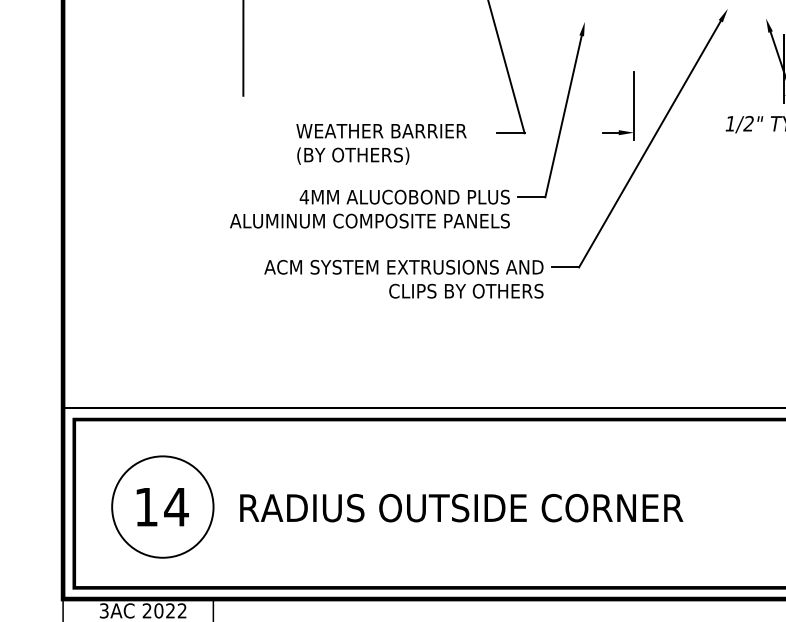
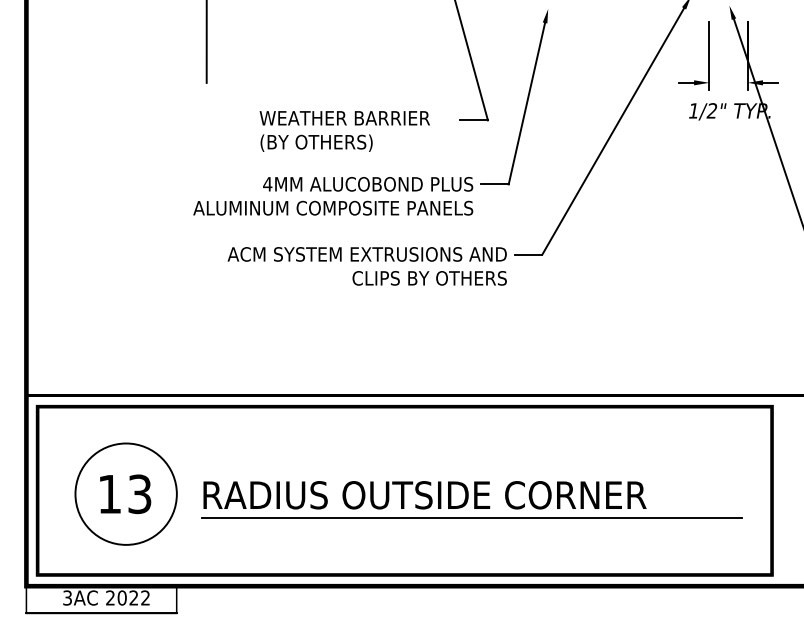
part: (633, 105) -> (708, 55), moved
text: (176, 507) -> (139, 494), 14 -> 13
line: (508, 530) -> (471, 517), added

